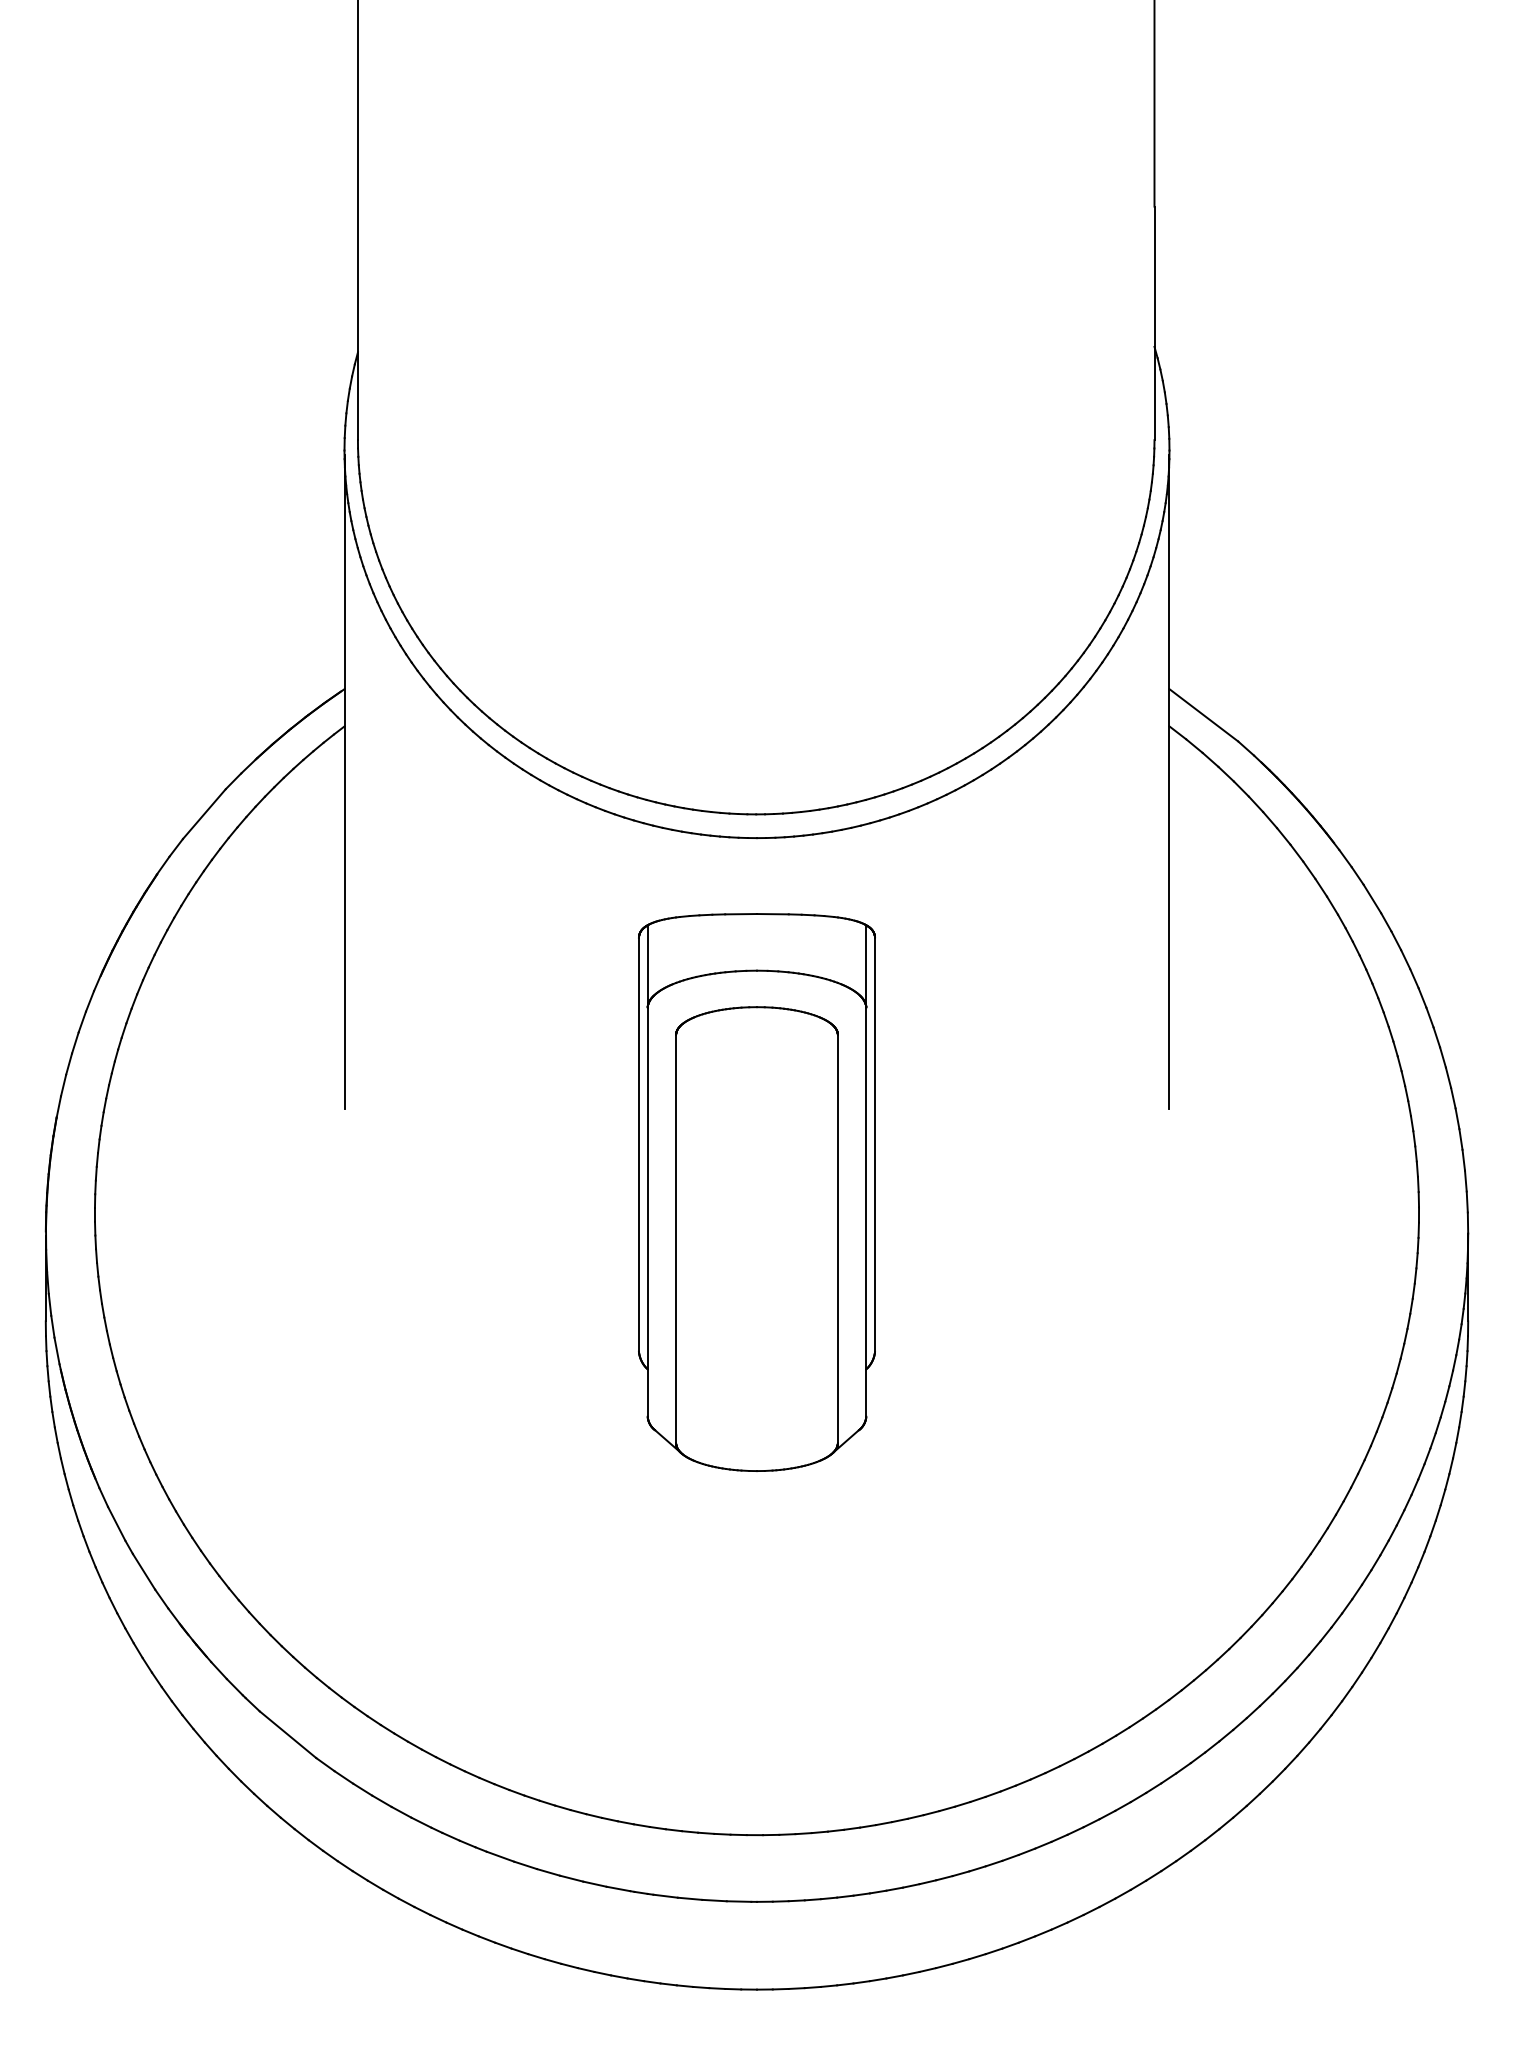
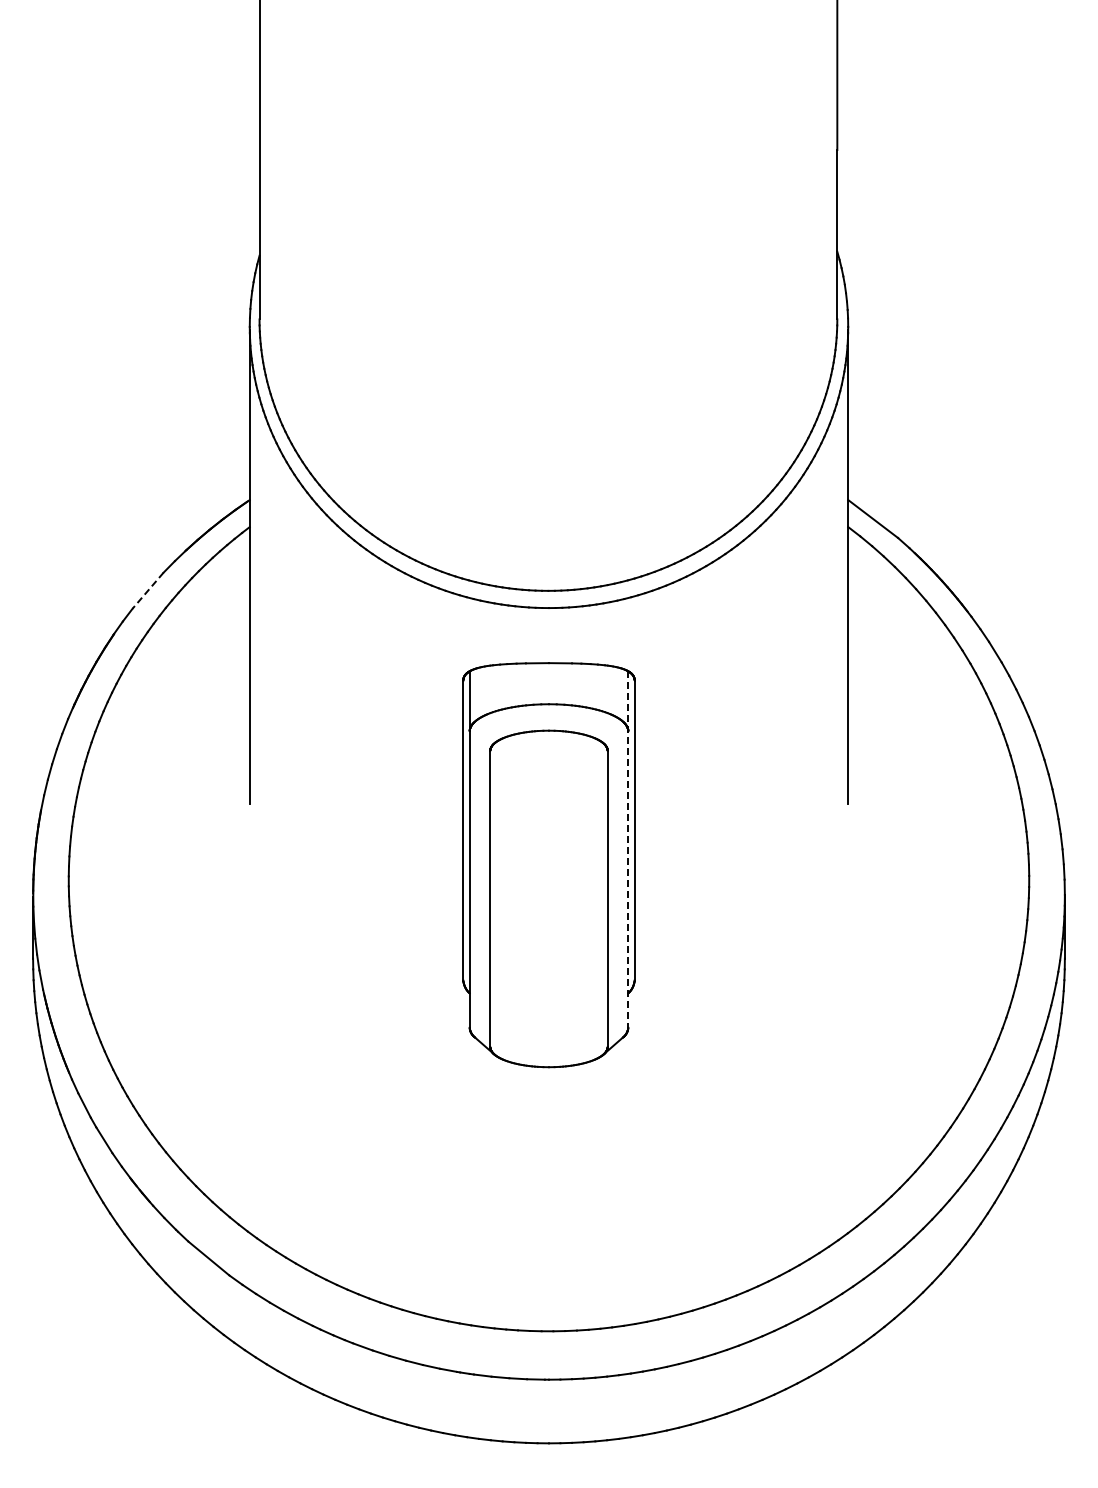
line: (204, 813) -> (148, 590), solid -> dashed
line: (866, 1172) -> (628, 850), solid -> dashed

